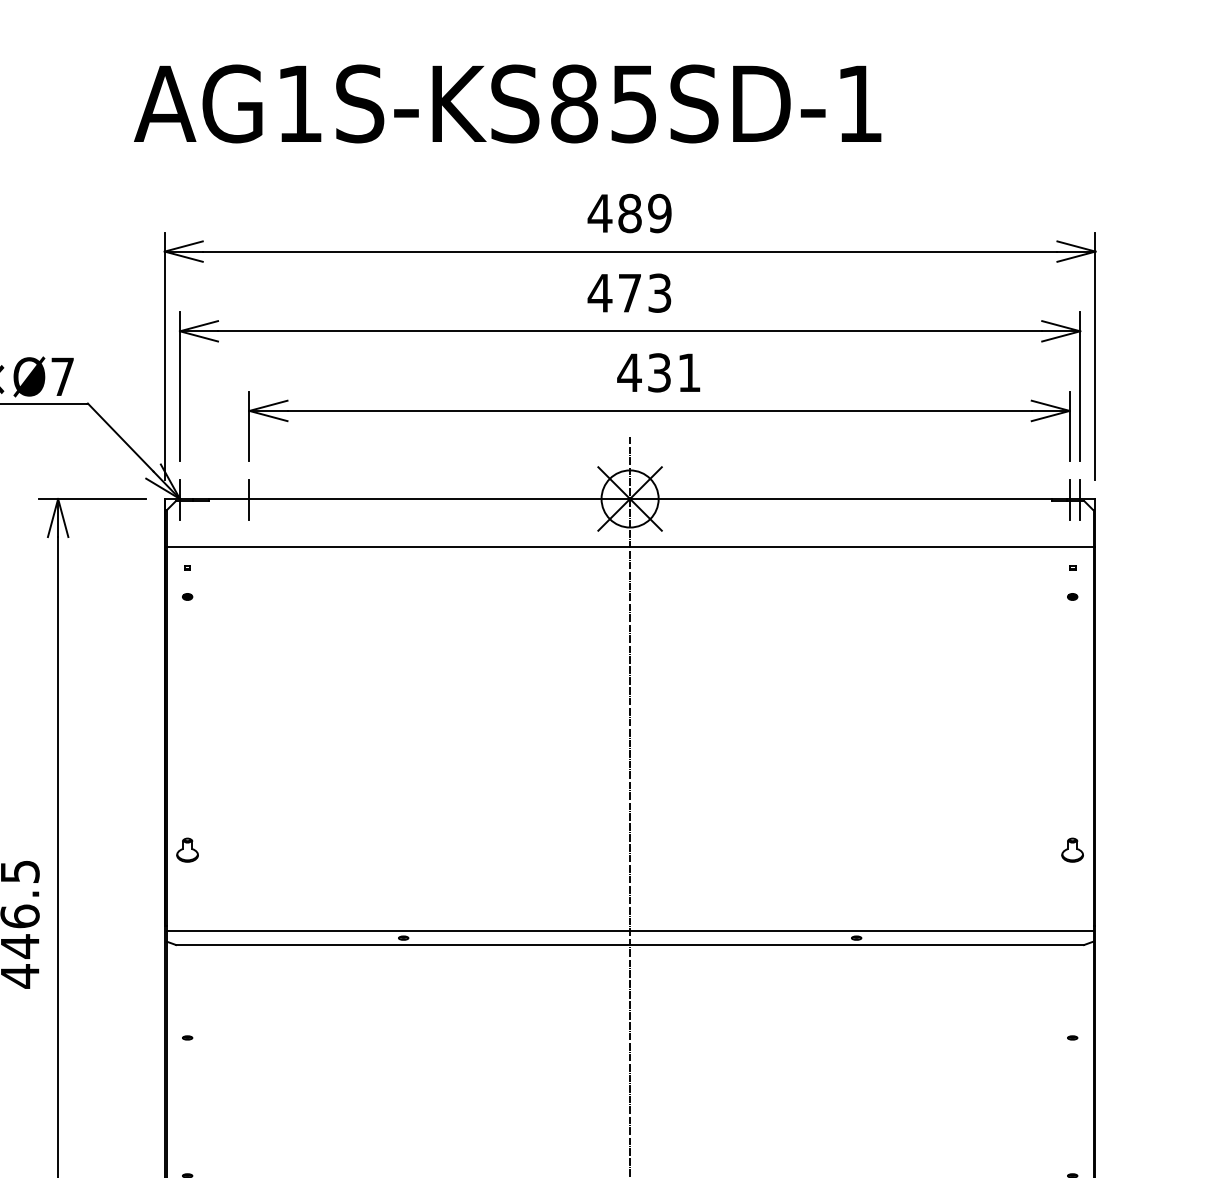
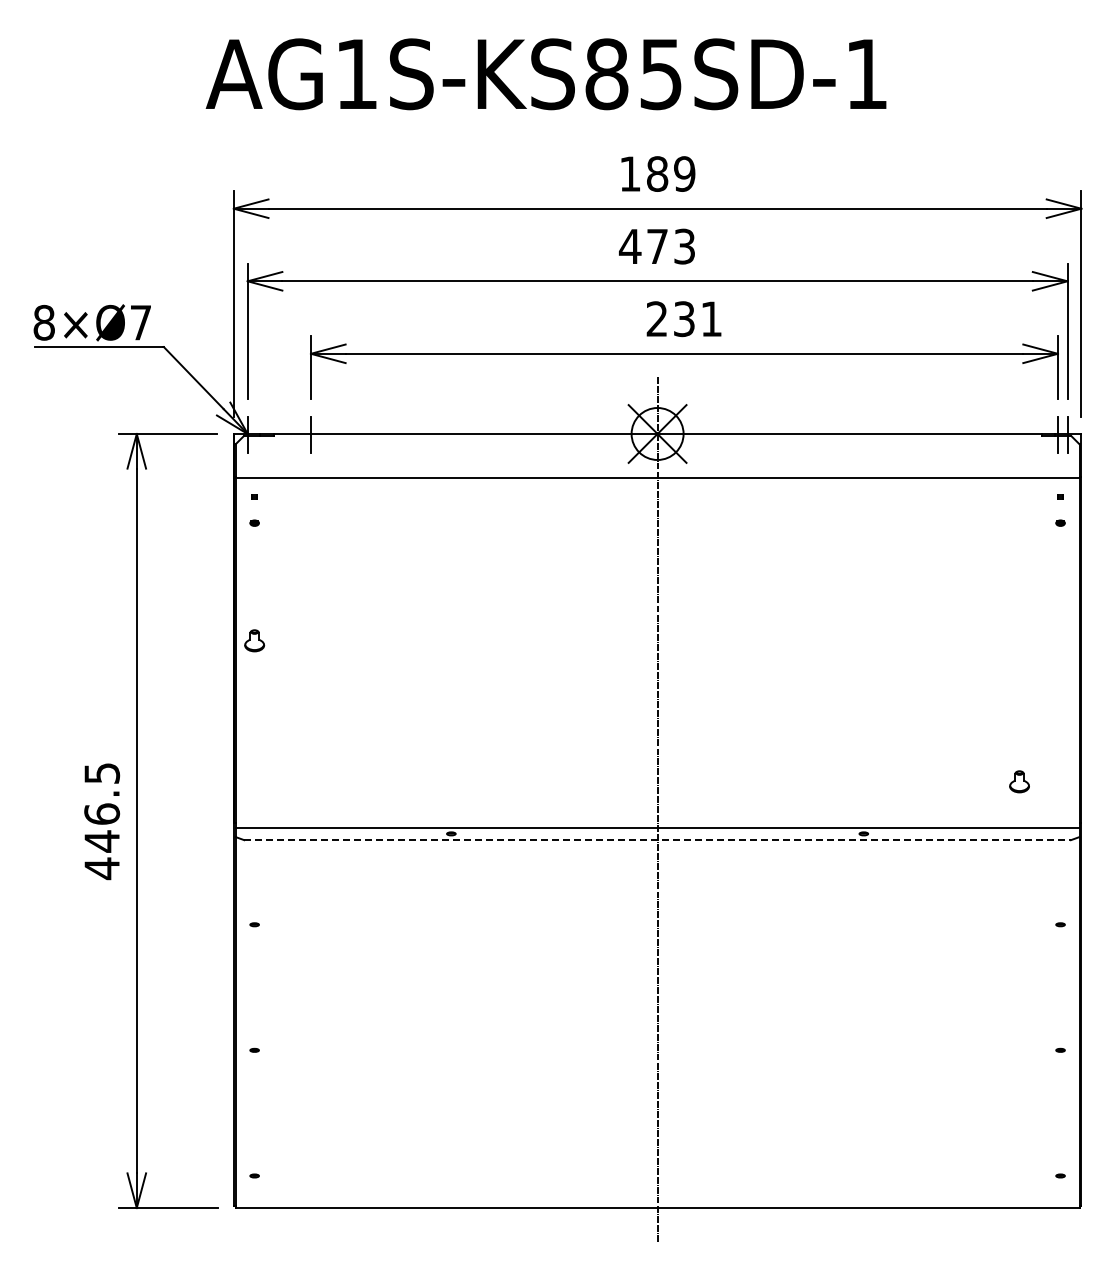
text: (599, 212) -> (629, 173), 489 -> 189
text: (628, 372) -> (656, 318), 431 -> 231
part: (187, 849) -> (254, 640), moved
part: (1072, 849) -> (1019, 781), moved
line: (631, 945) -> (658, 840), solid -> dashed

